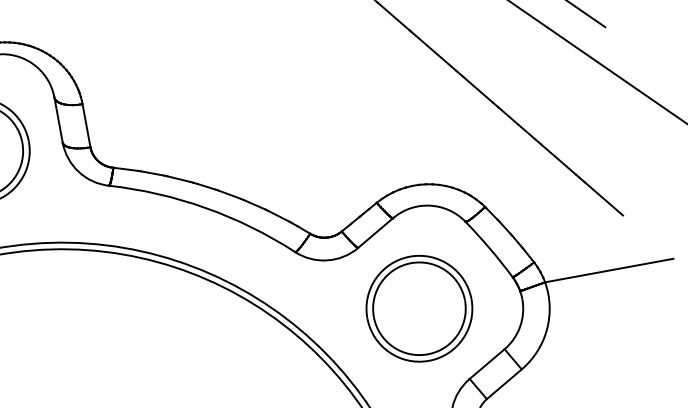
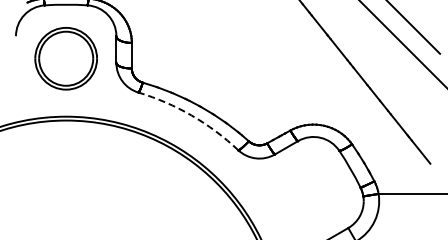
arc: (205, 208) -> (191, 115), solid -> dashed
part: (419, 308) -> (303, 195), removed

